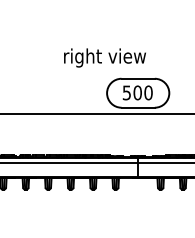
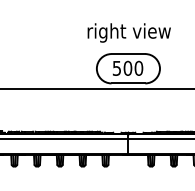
text: (104, 57) -> (128, 32), moved

